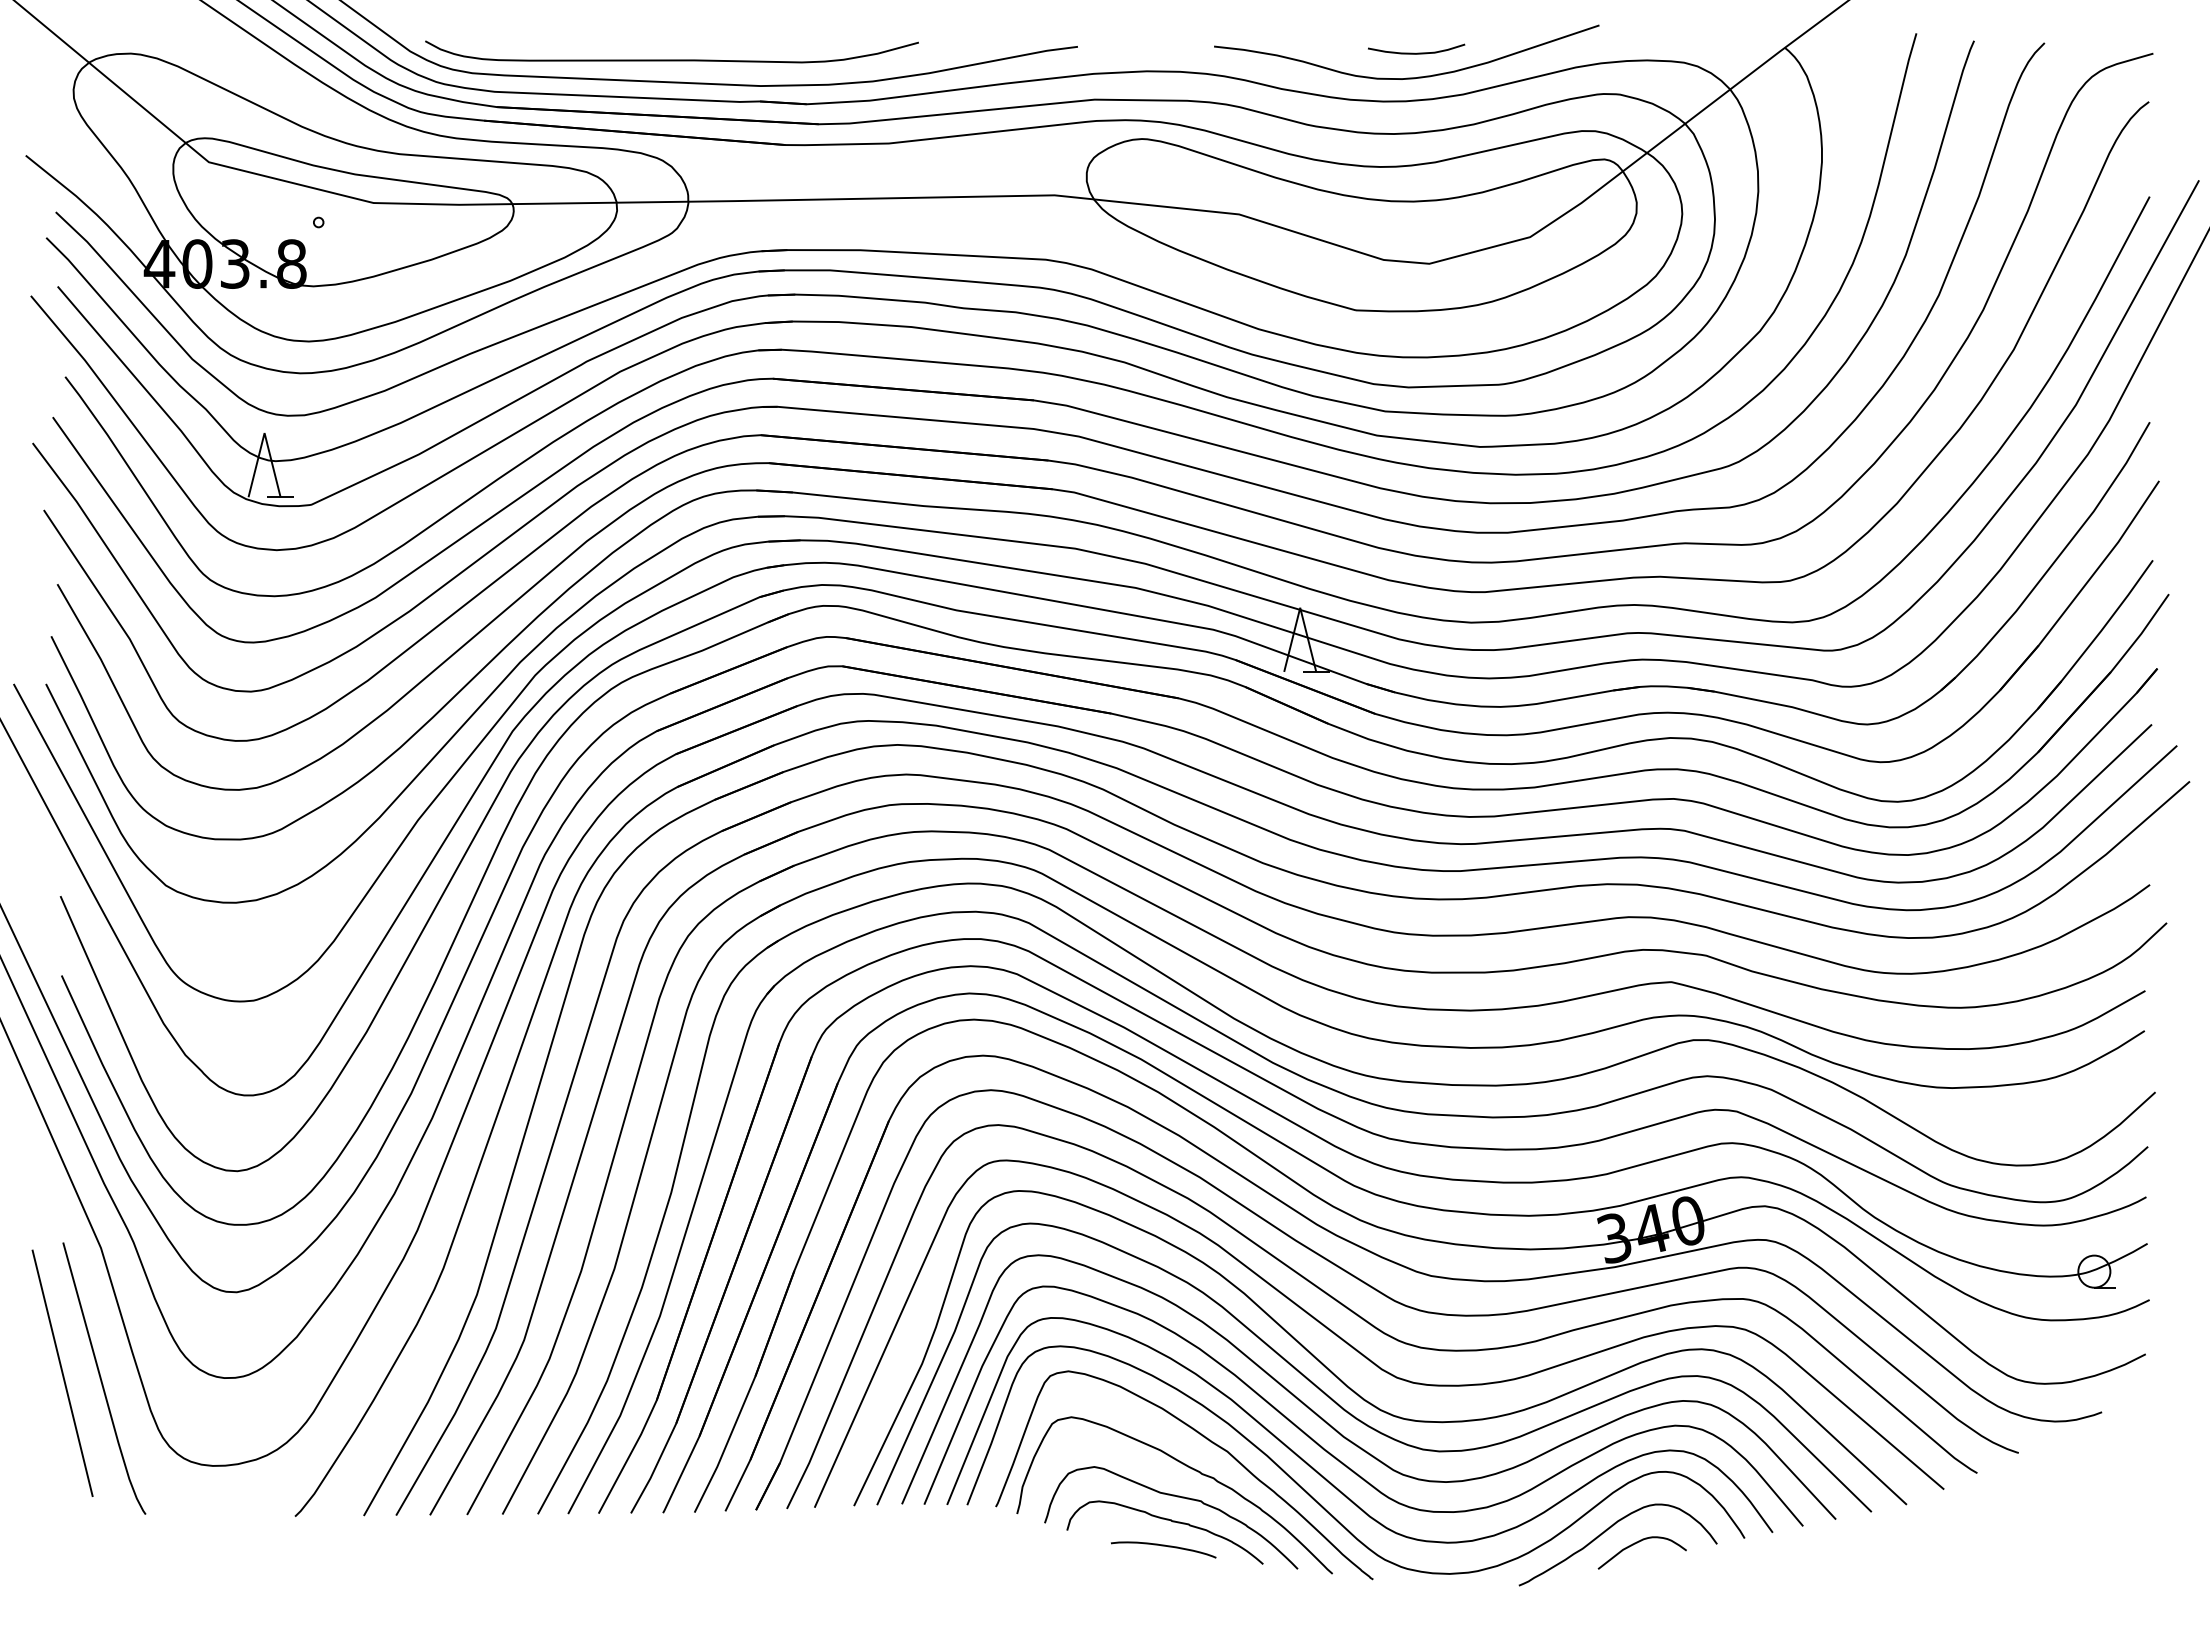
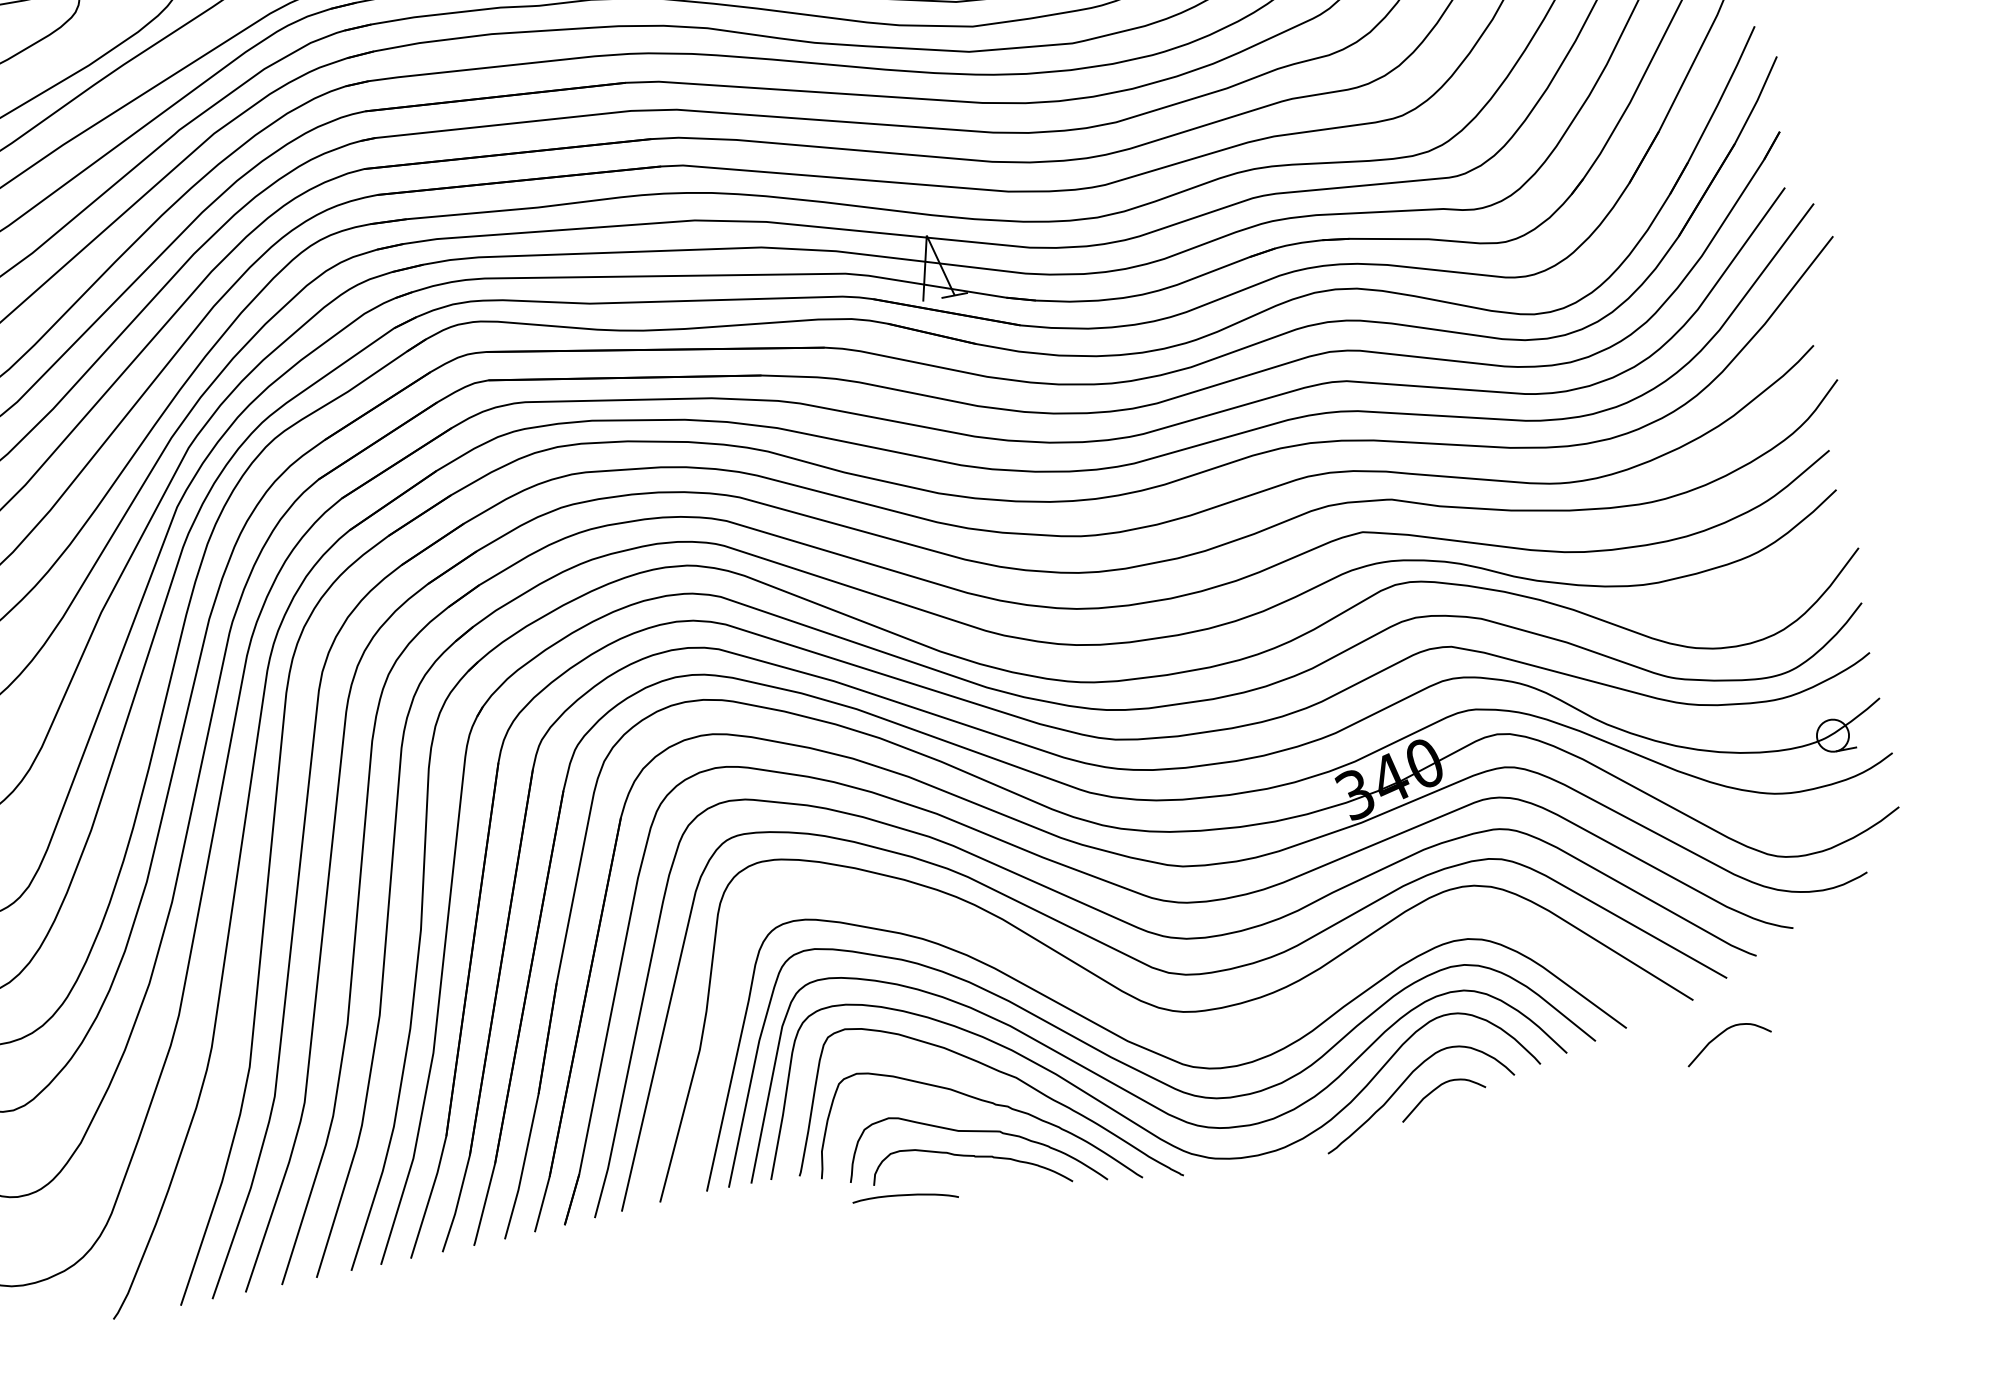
curve: (1343, 1407) -> (1121, 1012), removed
curve: (1928, 1543) -> (1722, 1034), added
curve: (1163, 1546) -> (904, 1196), moved

